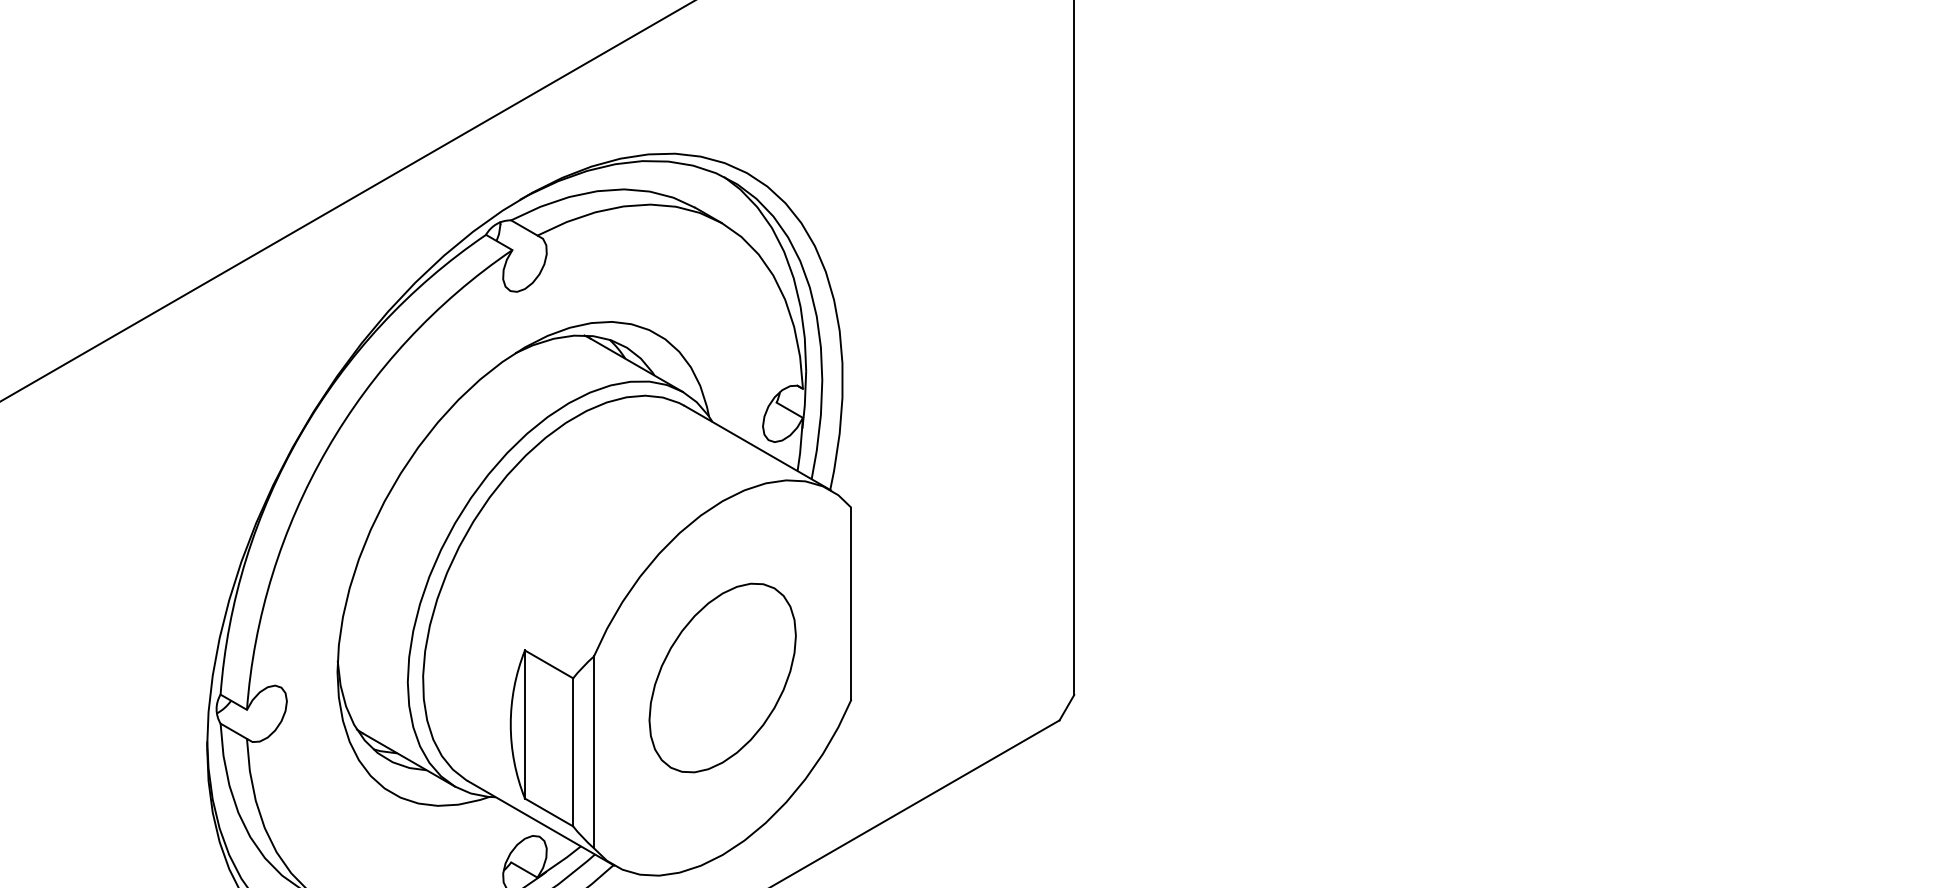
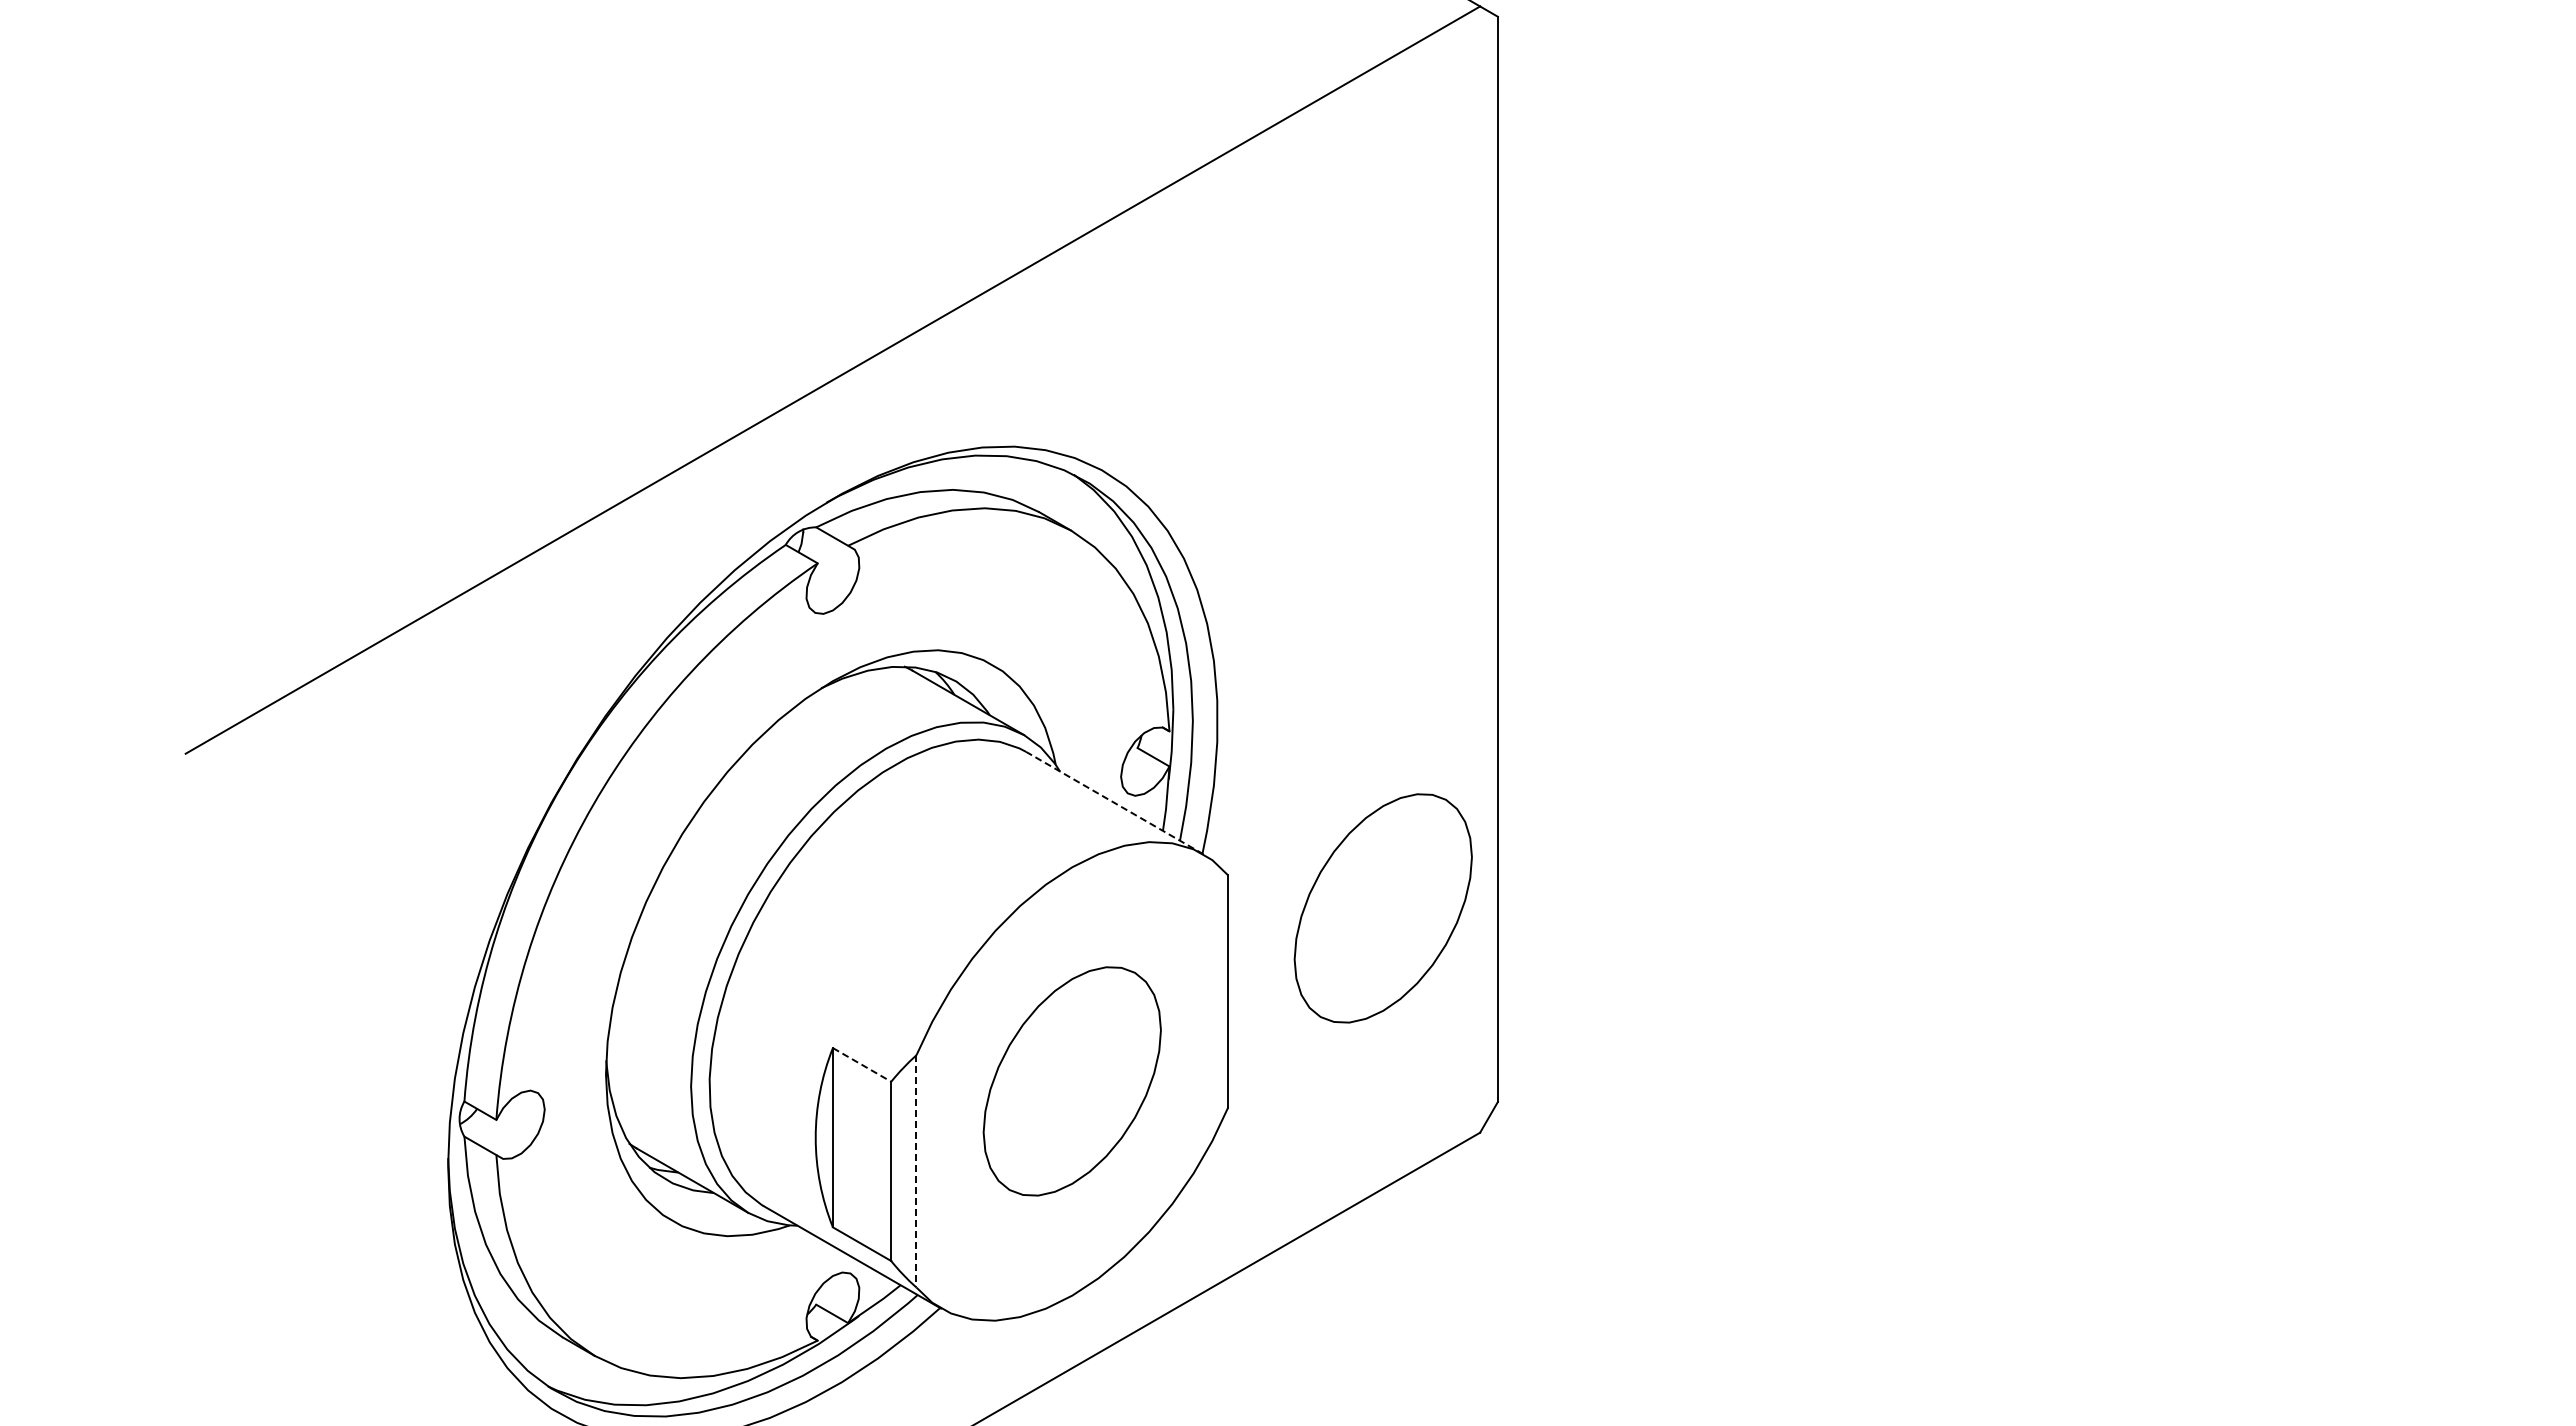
line: (757, 447) -> (1114, 802), solid -> dashed
part: (978, 535) -> (1382, 908), added
line: (549, 664) -> (862, 1064), solid -> dashed
line: (594, 752) -> (916, 1171), solid -> dashed

